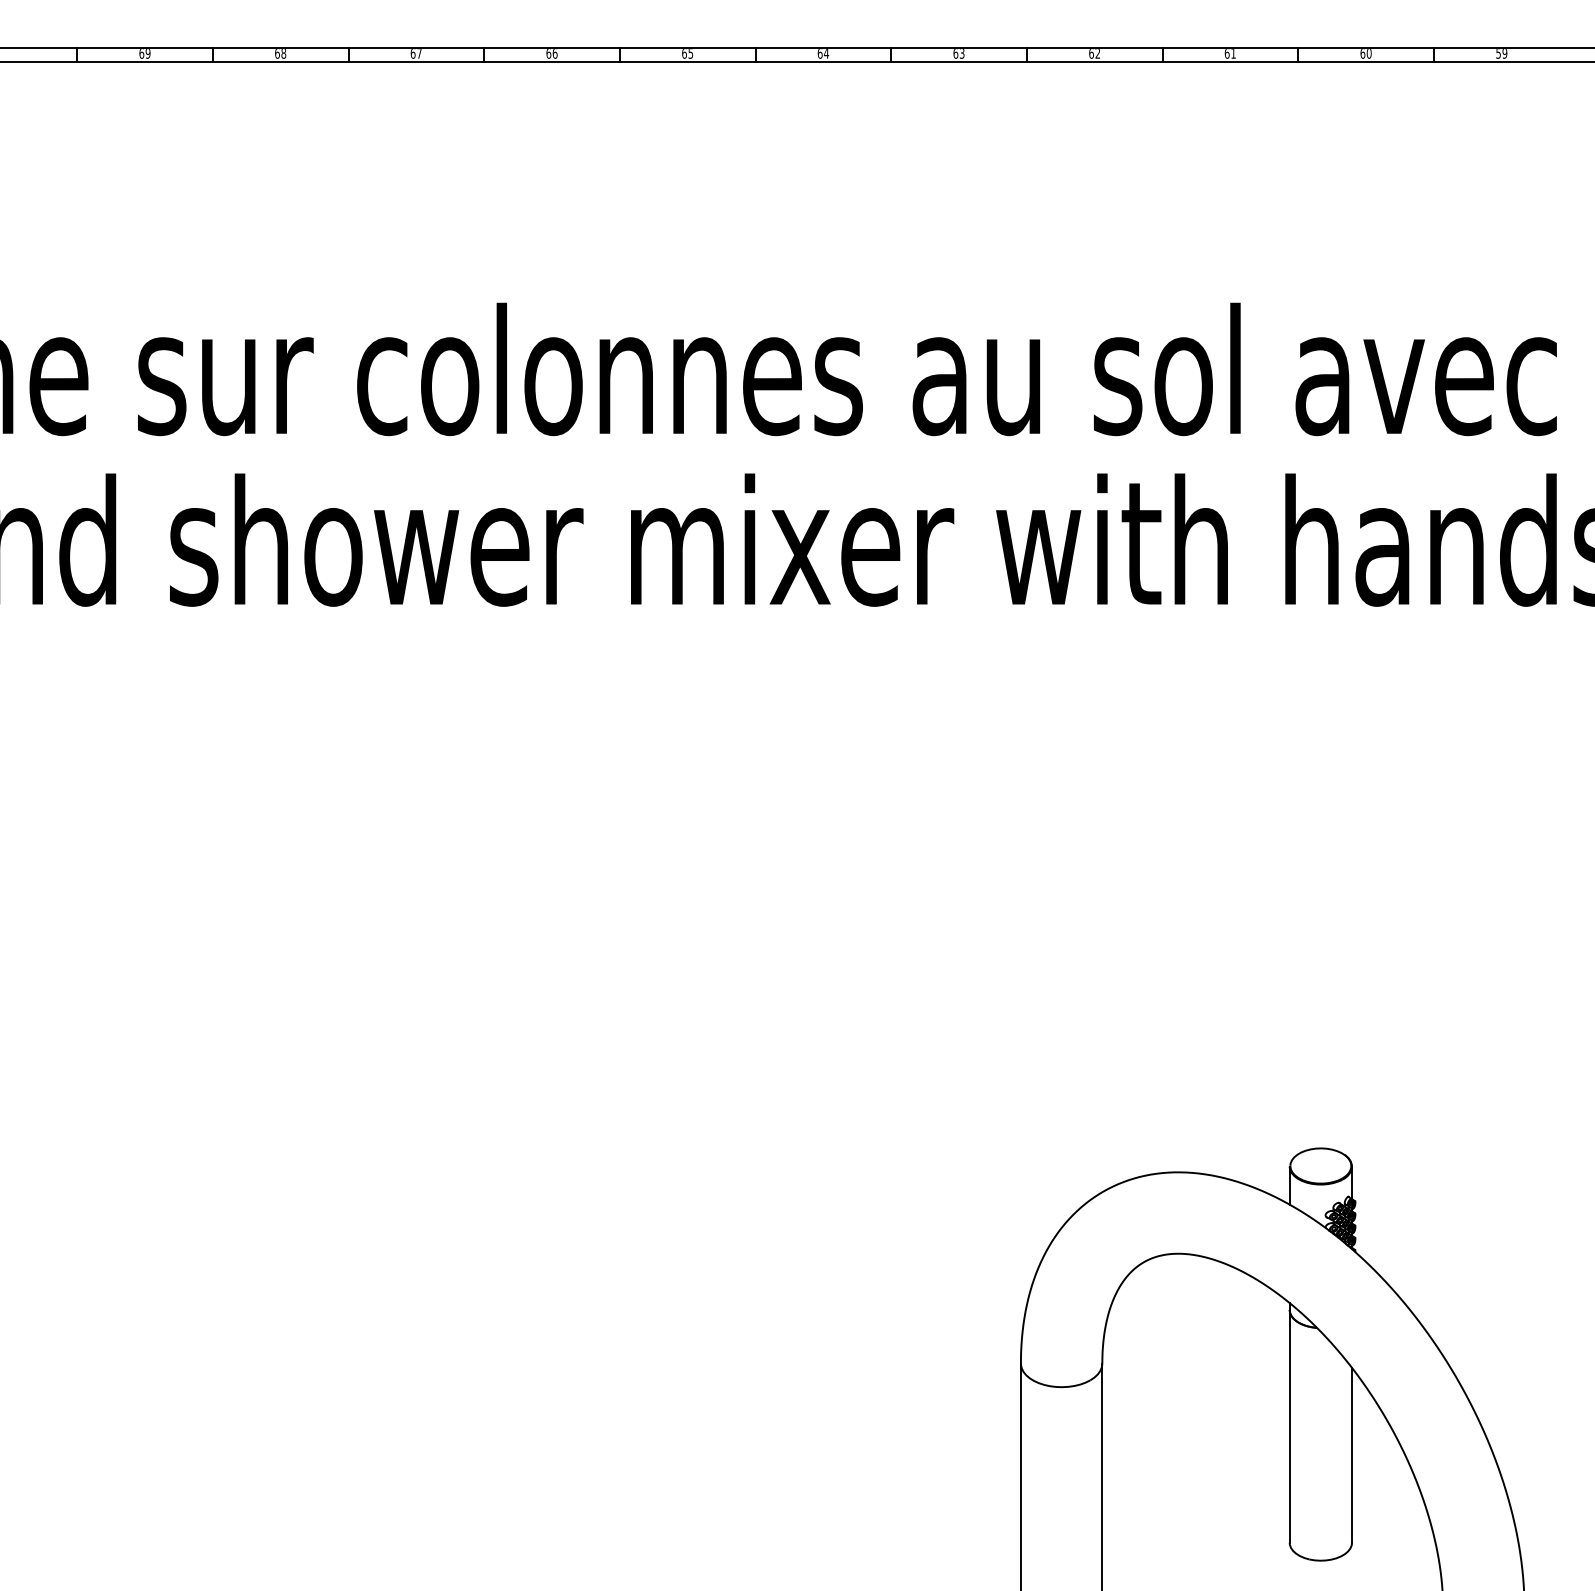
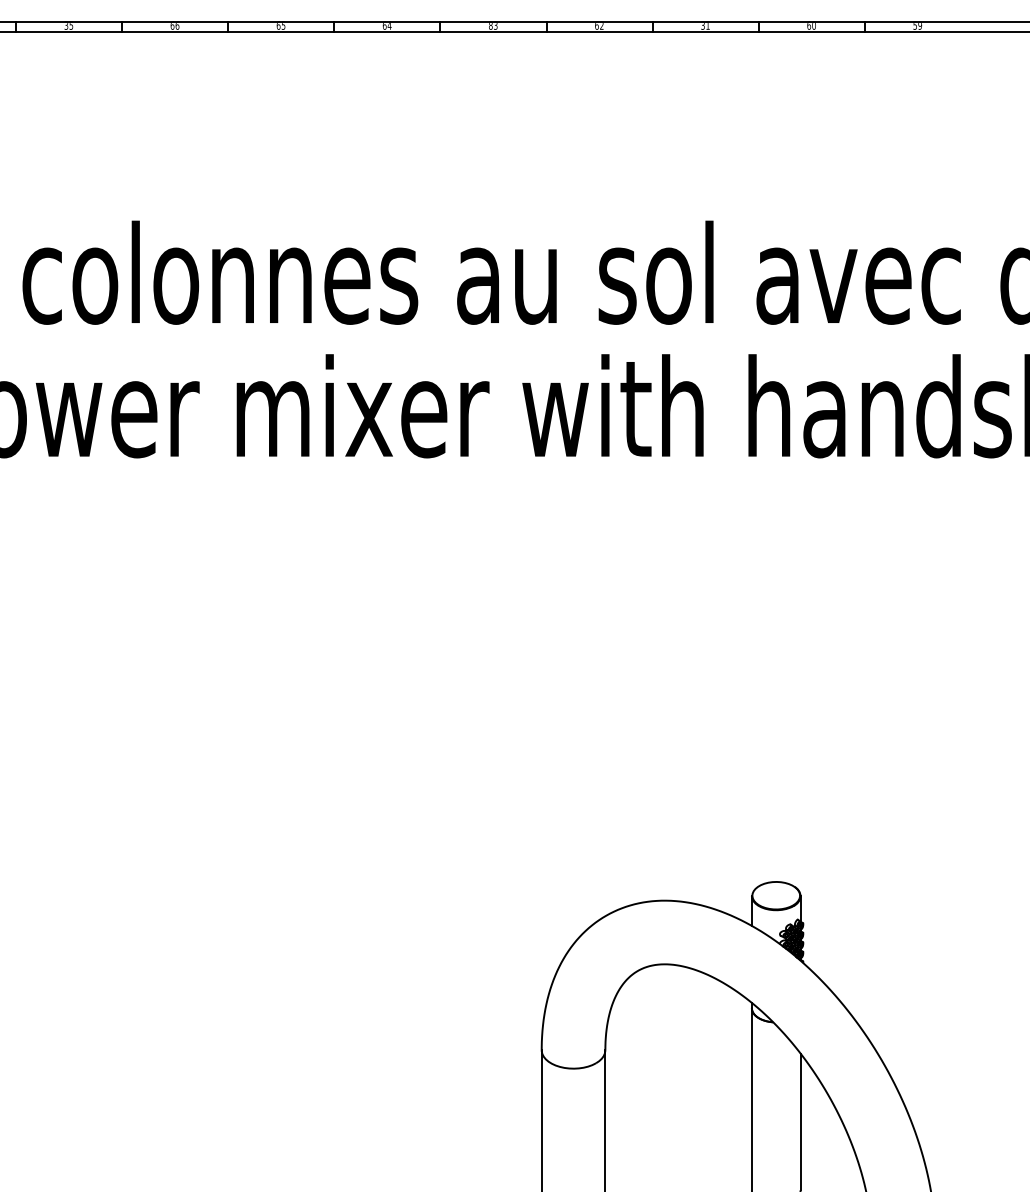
text: (415, 53) -> (68, 25), 67 -> 35
text: (955, 53) -> (490, 25), 63 -> 83
text: (1226, 53) -> (702, 25), 61 -> 31

